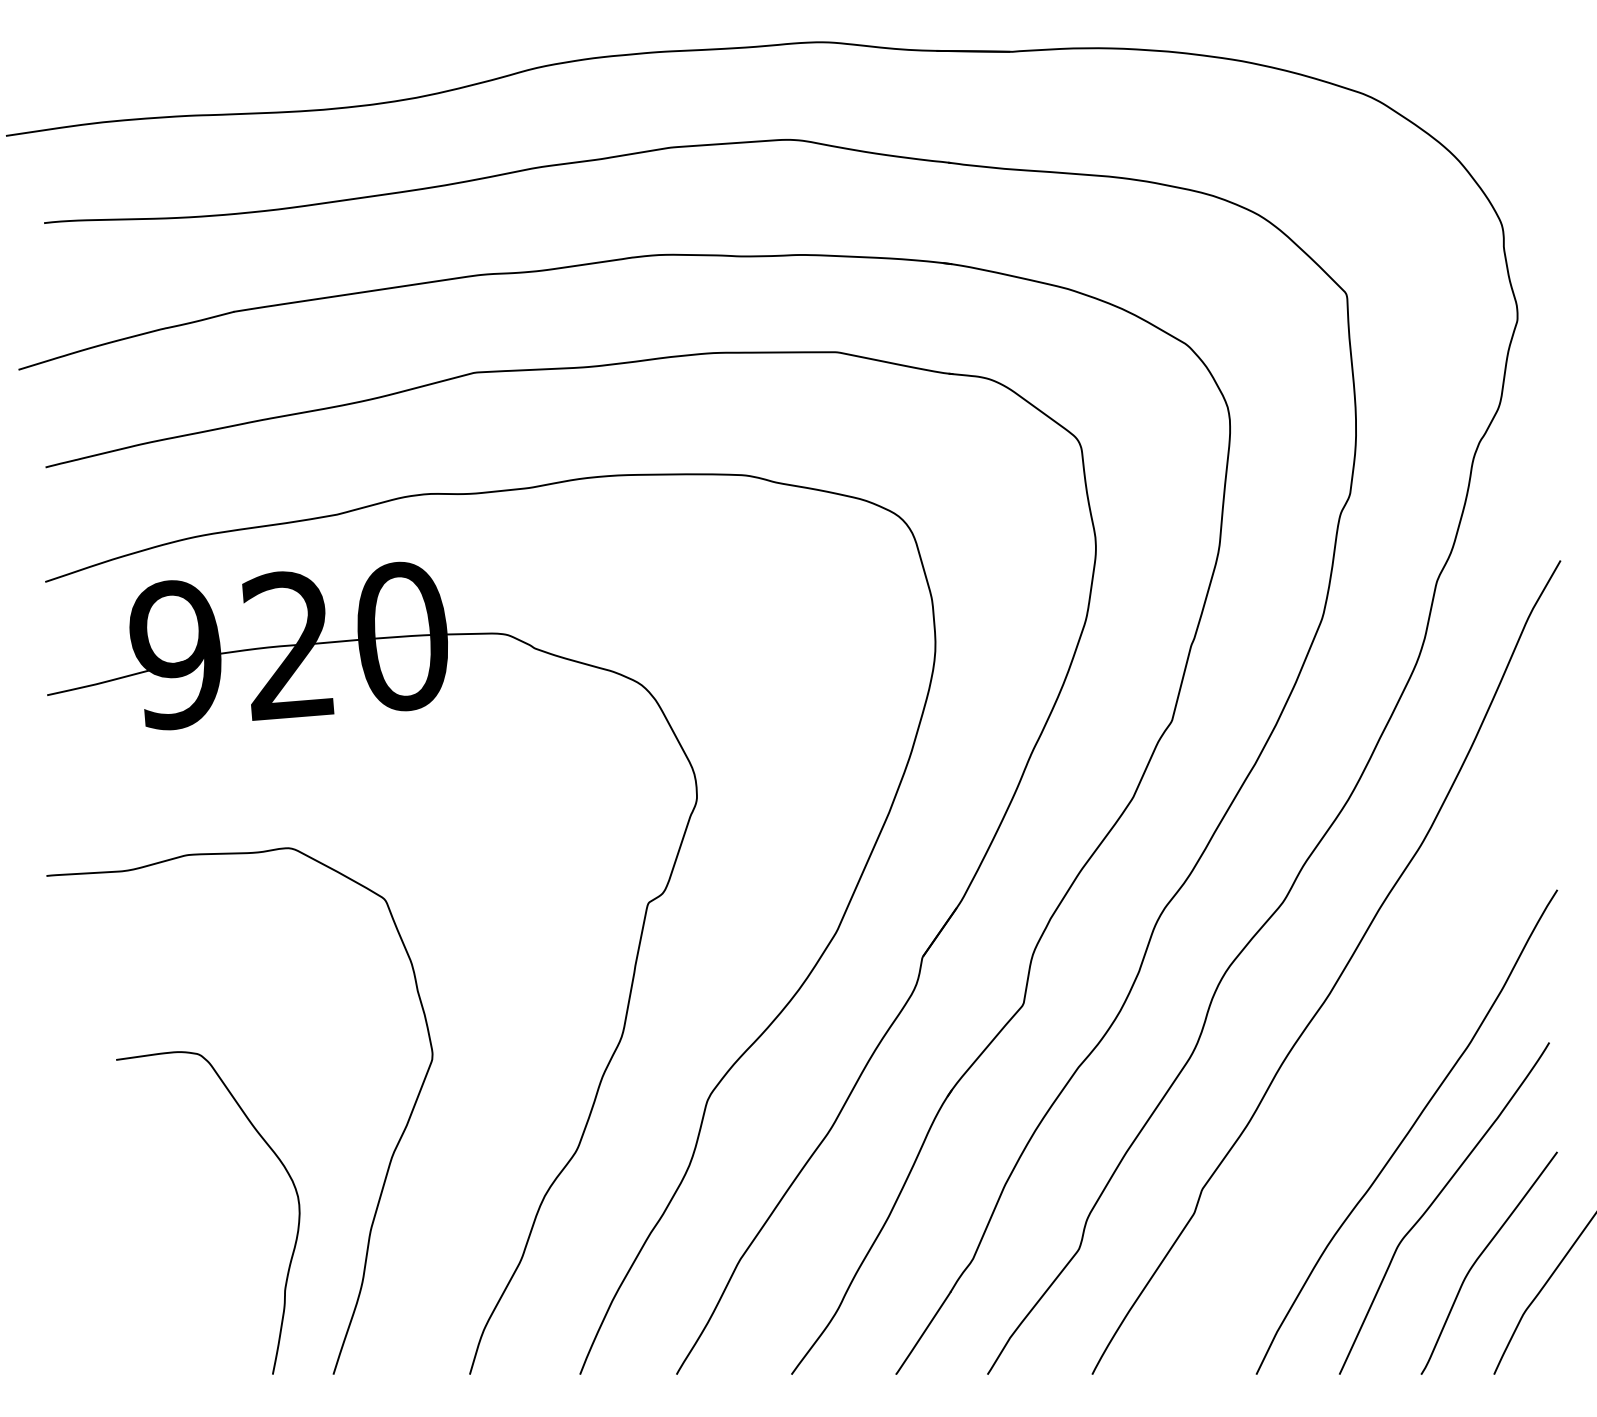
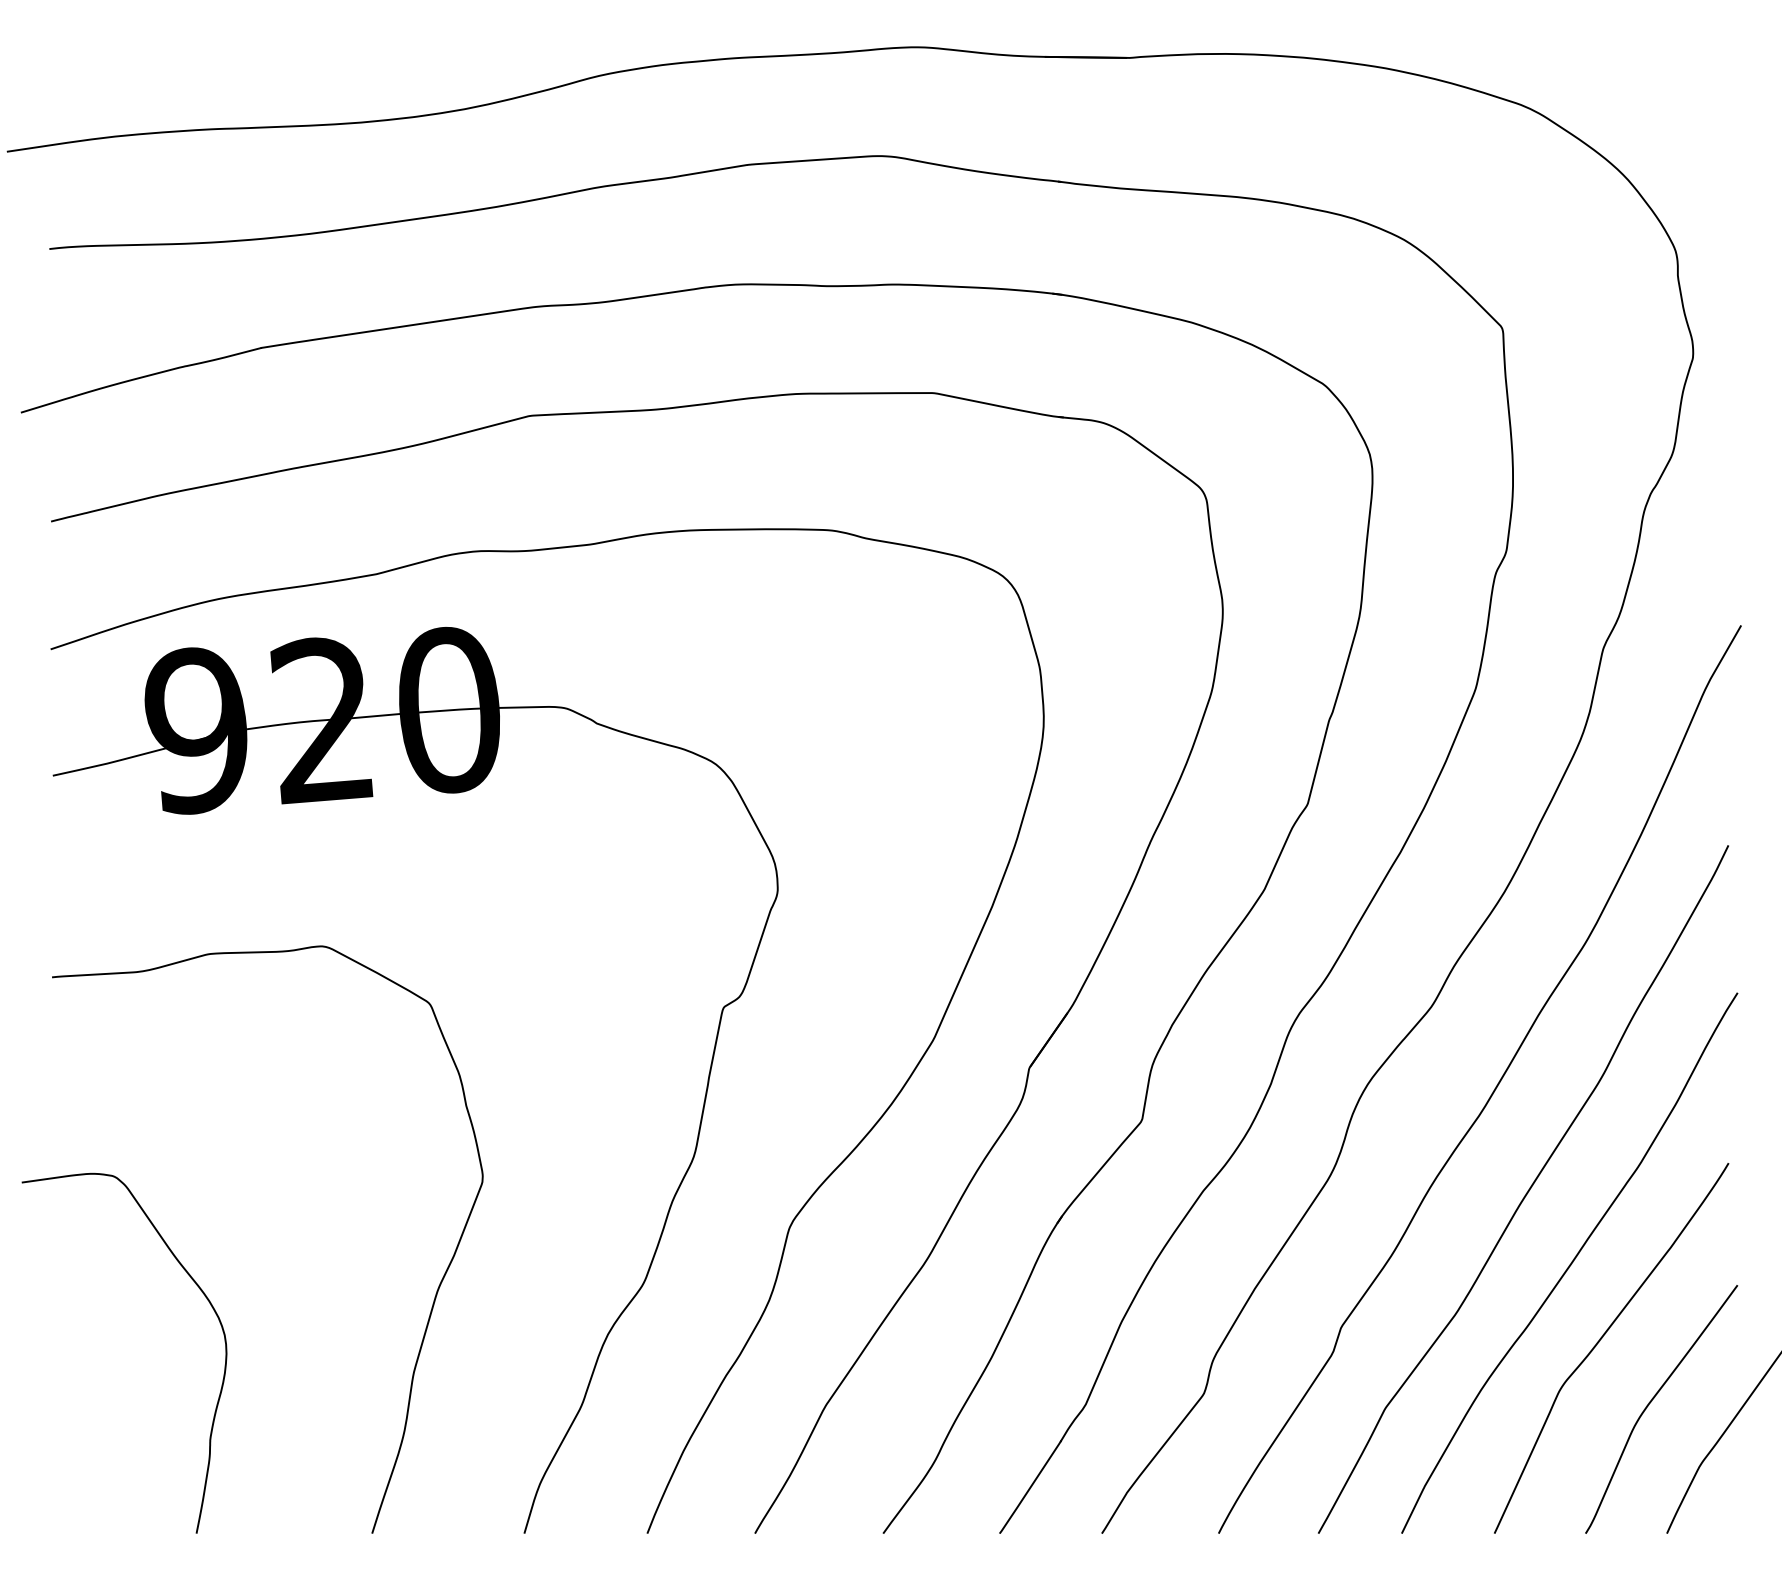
curve: (1369, 1067) -> (1527, 1190), added
curve: (279, 1162) -> (204, 1296), moved

